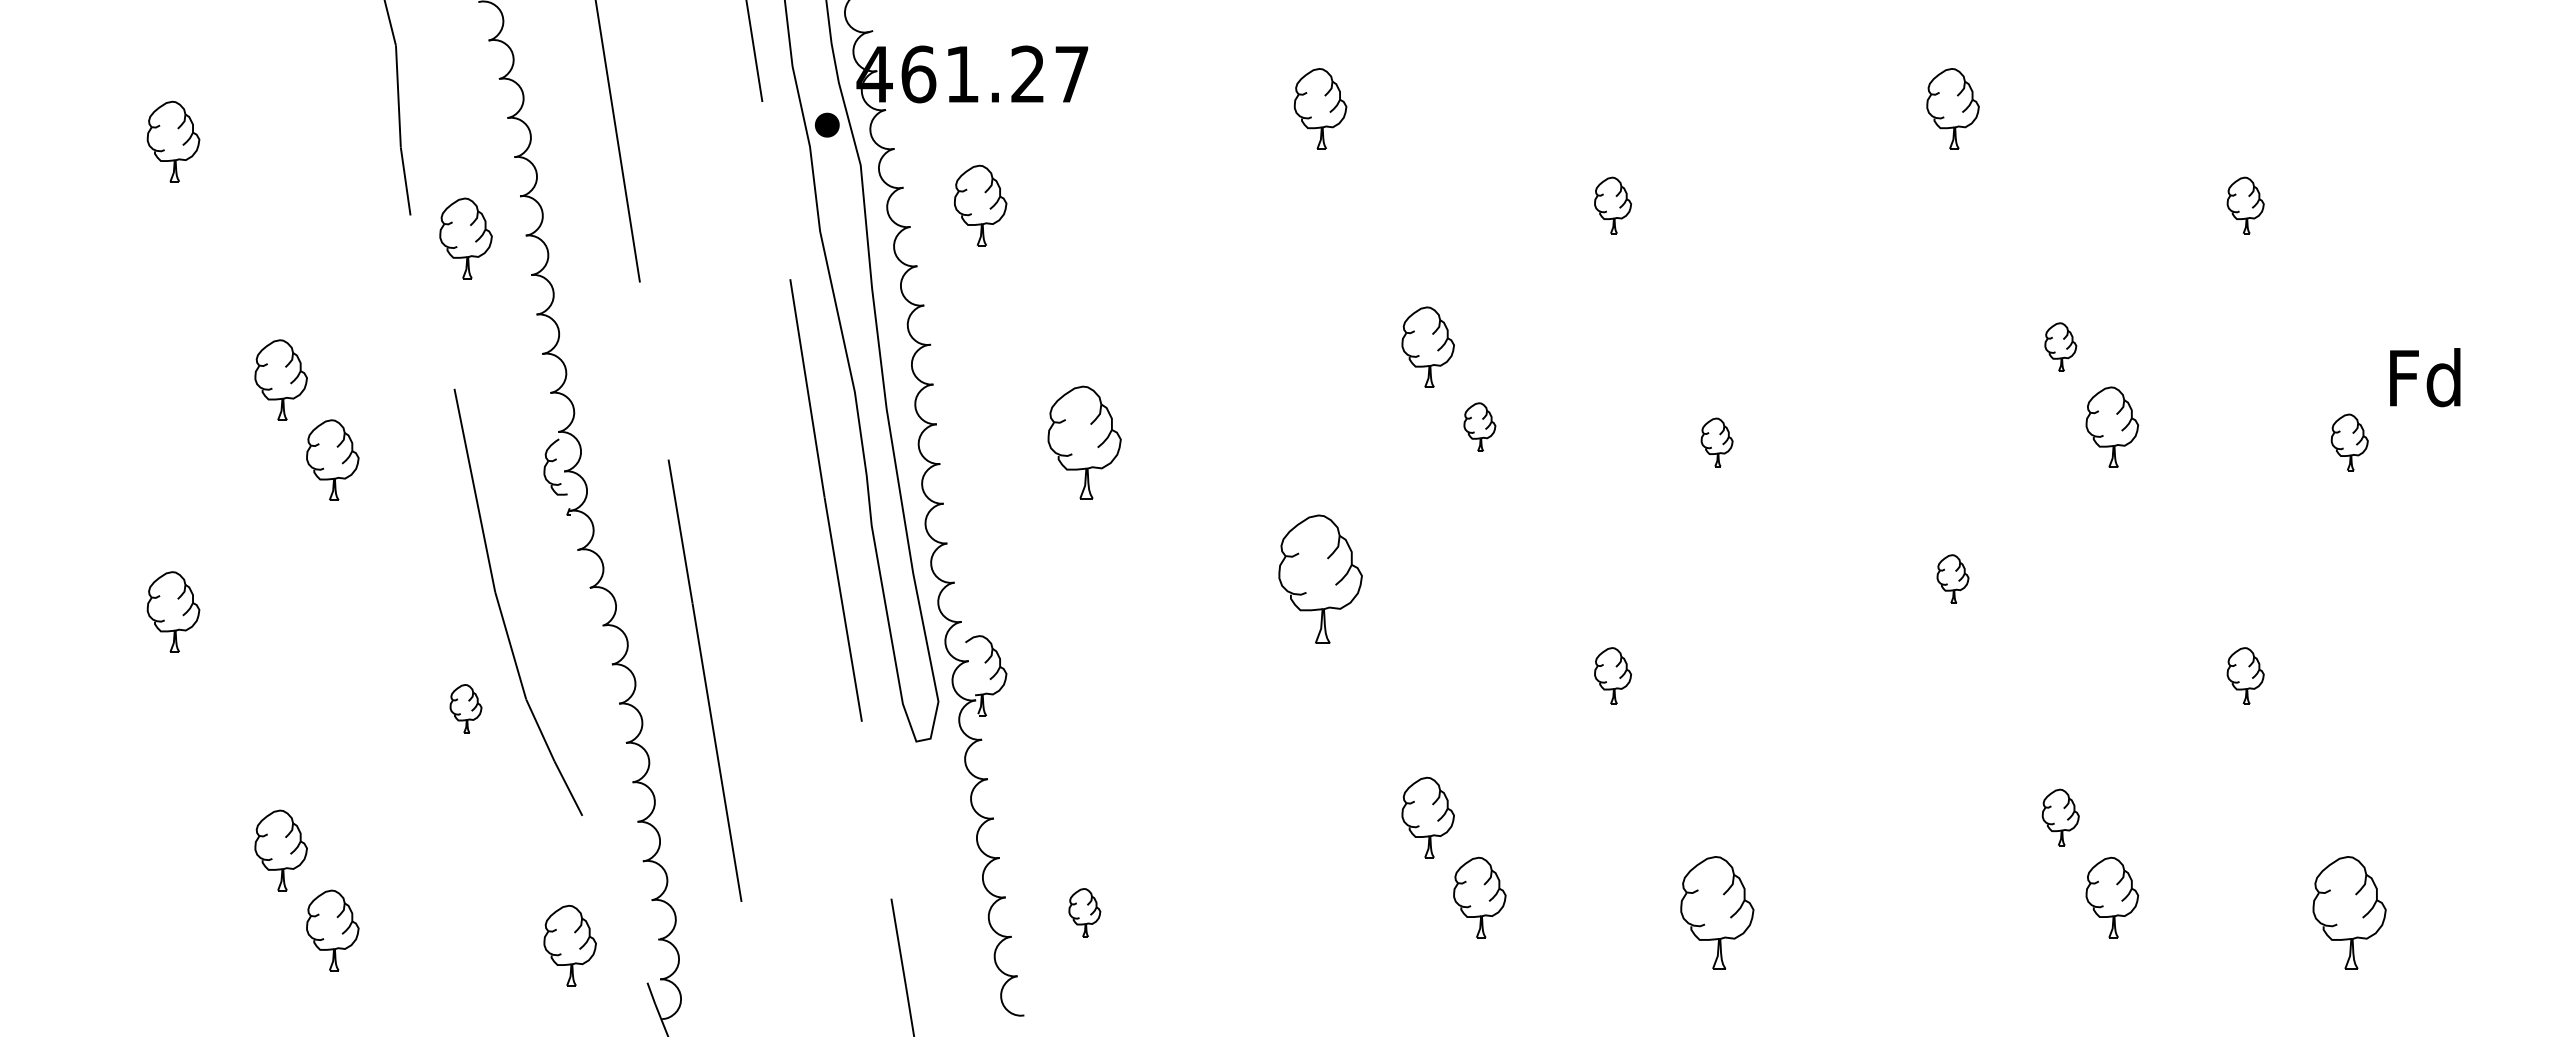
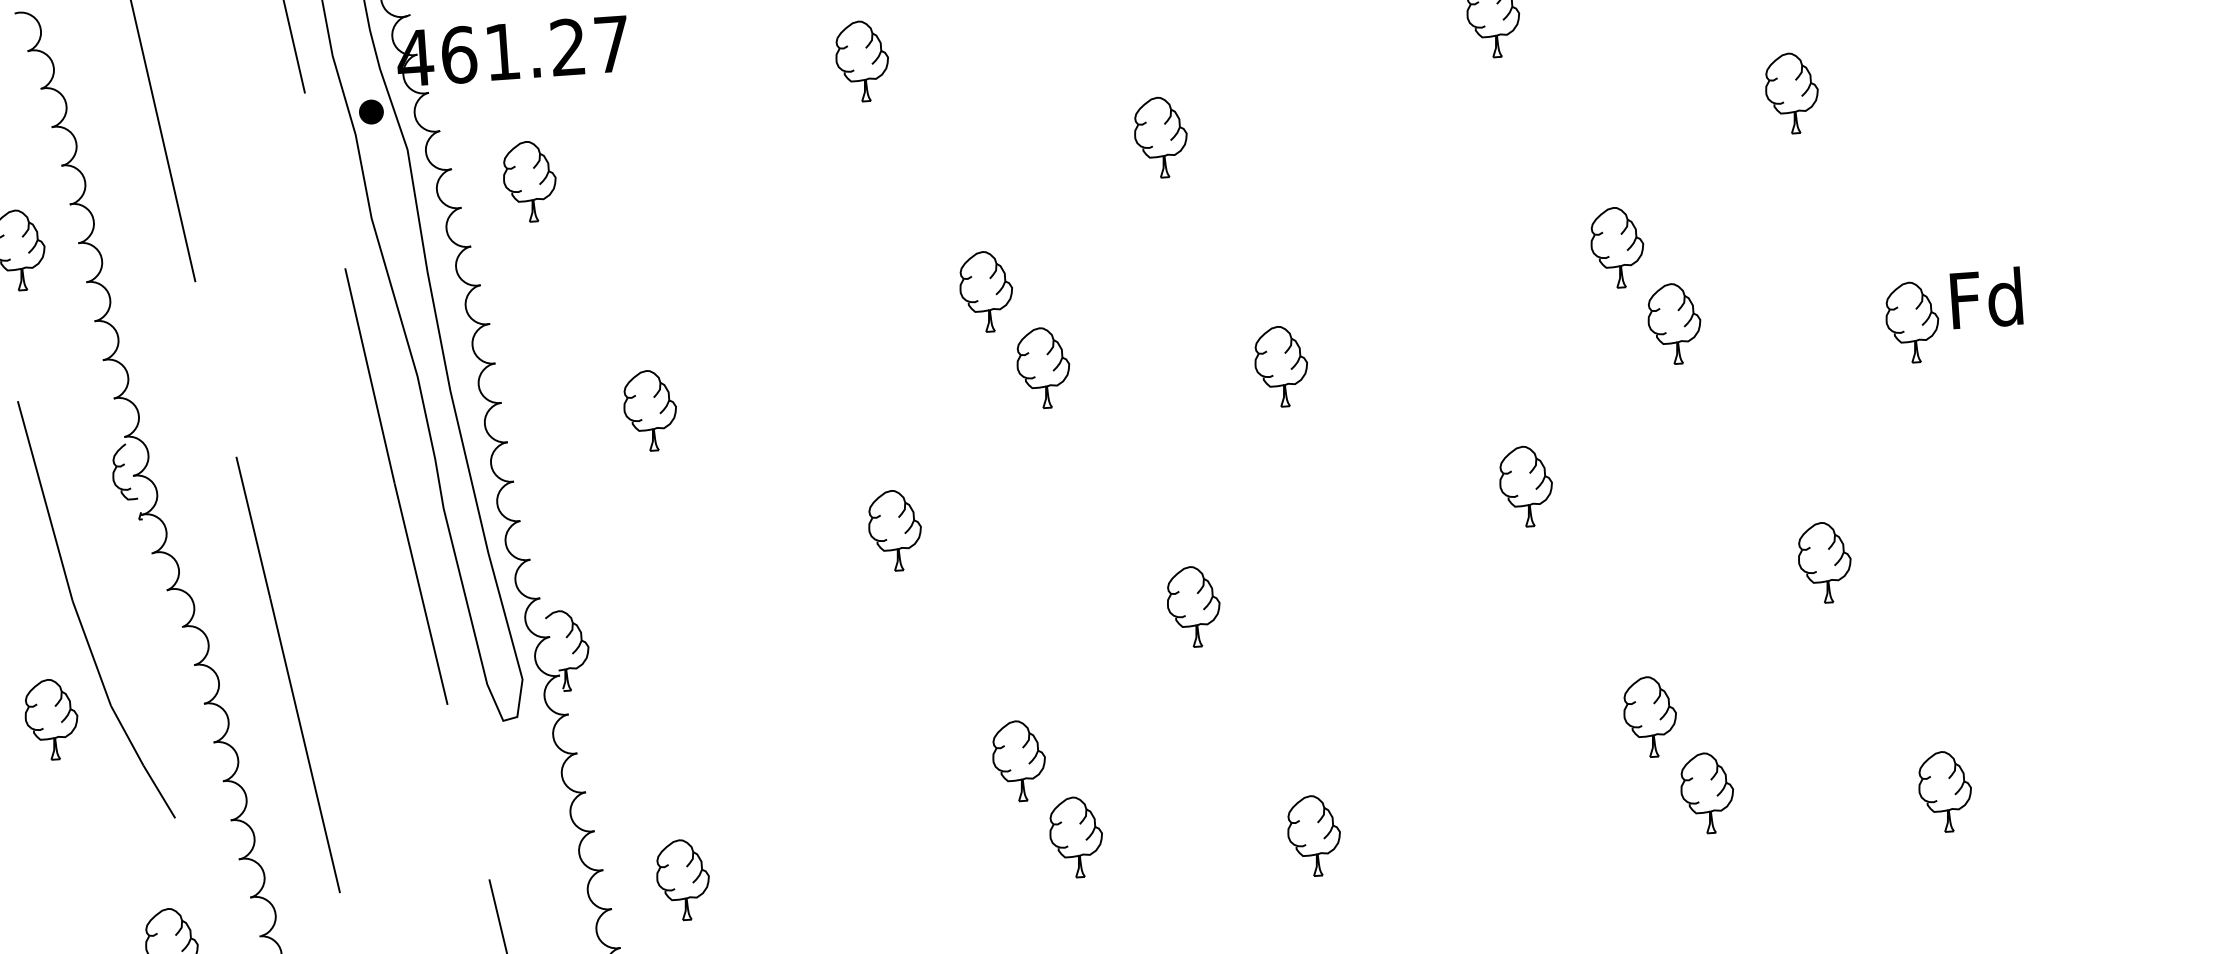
part: (1612, 205) -> (1160, 137), size x1.43
part: (2245, 205) -> (1792, 93), size x1.43
part: (2060, 346) -> (1617, 246), size x1.67
text: (2425, 377) -> (1986, 298), moved
part: (1479, 426) -> (1043, 367), size x1.67
part: (1084, 442) -> (650, 410), size x0.71
part: (1716, 442) -> (1280, 366), size x1.67
part: (2349, 442) -> (1912, 322), size x1.43
part: (1320, 578) -> (895, 529), size x0.62
part: (1952, 578) -> (1525, 485), size x1.67
part: (1612, 675) -> (1193, 606), size x1.43
part: (2245, 675) -> (1824, 562), size x1.43
part: (465, 708) -> (51, 719), size x1.67
part: (2060, 817) -> (1650, 716), size x1.43
part: (1084, 912) -> (682, 879), size x1.67
part: (1716, 912) -> (1313, 835), size x0.71
part: (2349, 912) -> (1945, 791), size x0.71

